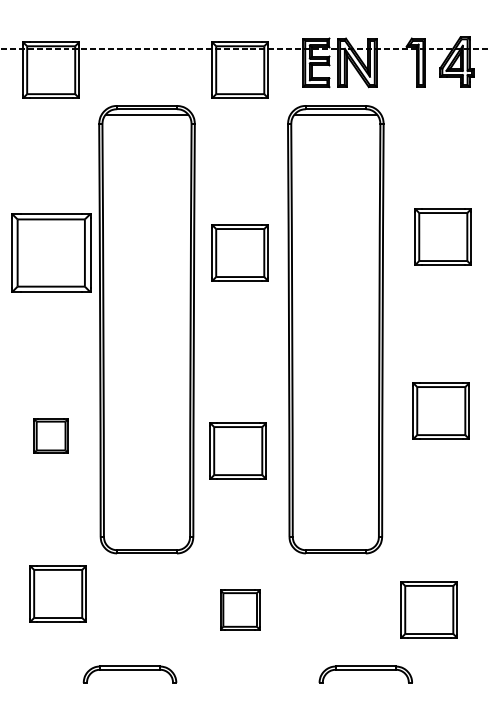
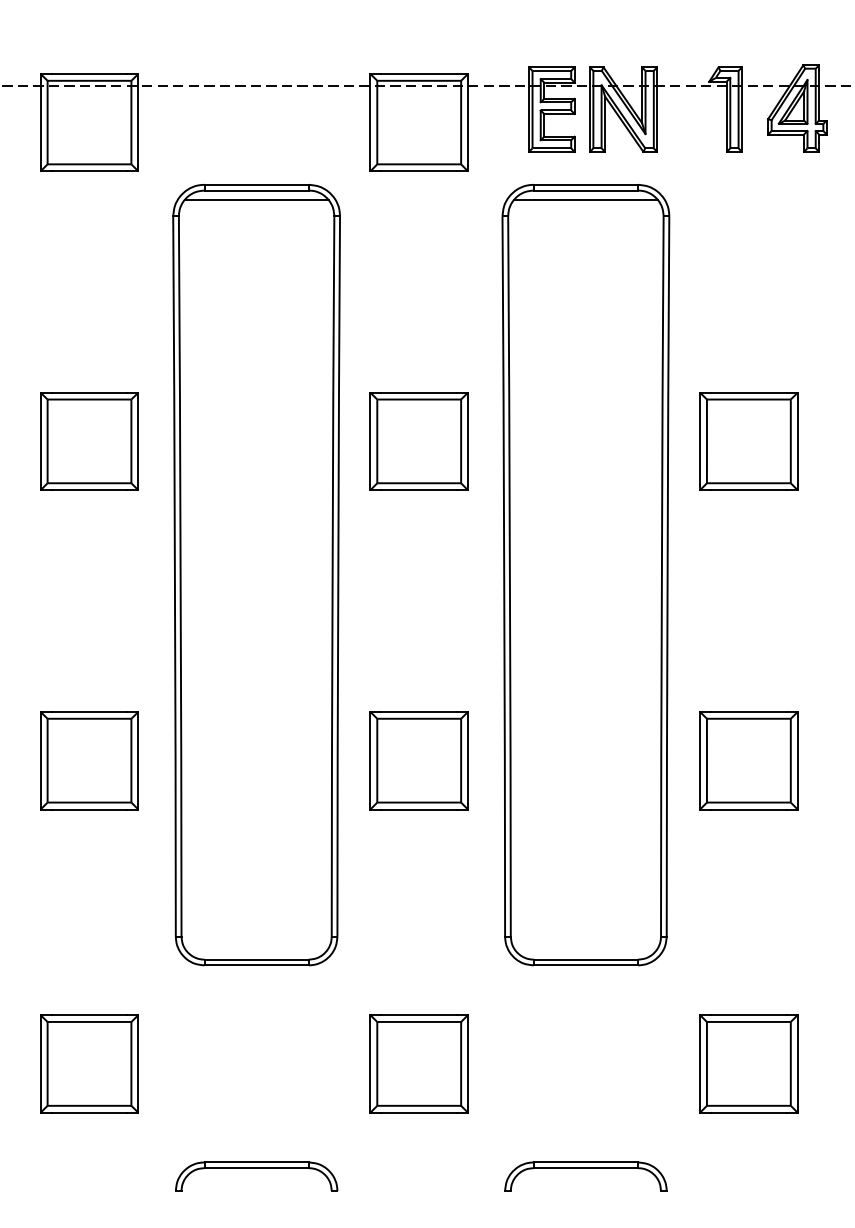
part: (442, 236) -> (747, 440), moved
part: (50, 252) -> (88, 440), size x0.71
part: (440, 410) -> (747, 759), moved
part: (50, 435) -> (88, 759), size x1.67
part: (237, 450) -> (417, 759), moved
part: (57, 593) -> (88, 1063), moved
part: (239, 609) -> (417, 1063), size x1.43
part: (129, 674) -> (255, 1176), moved
part: (365, 674) -> (585, 1176), moved

